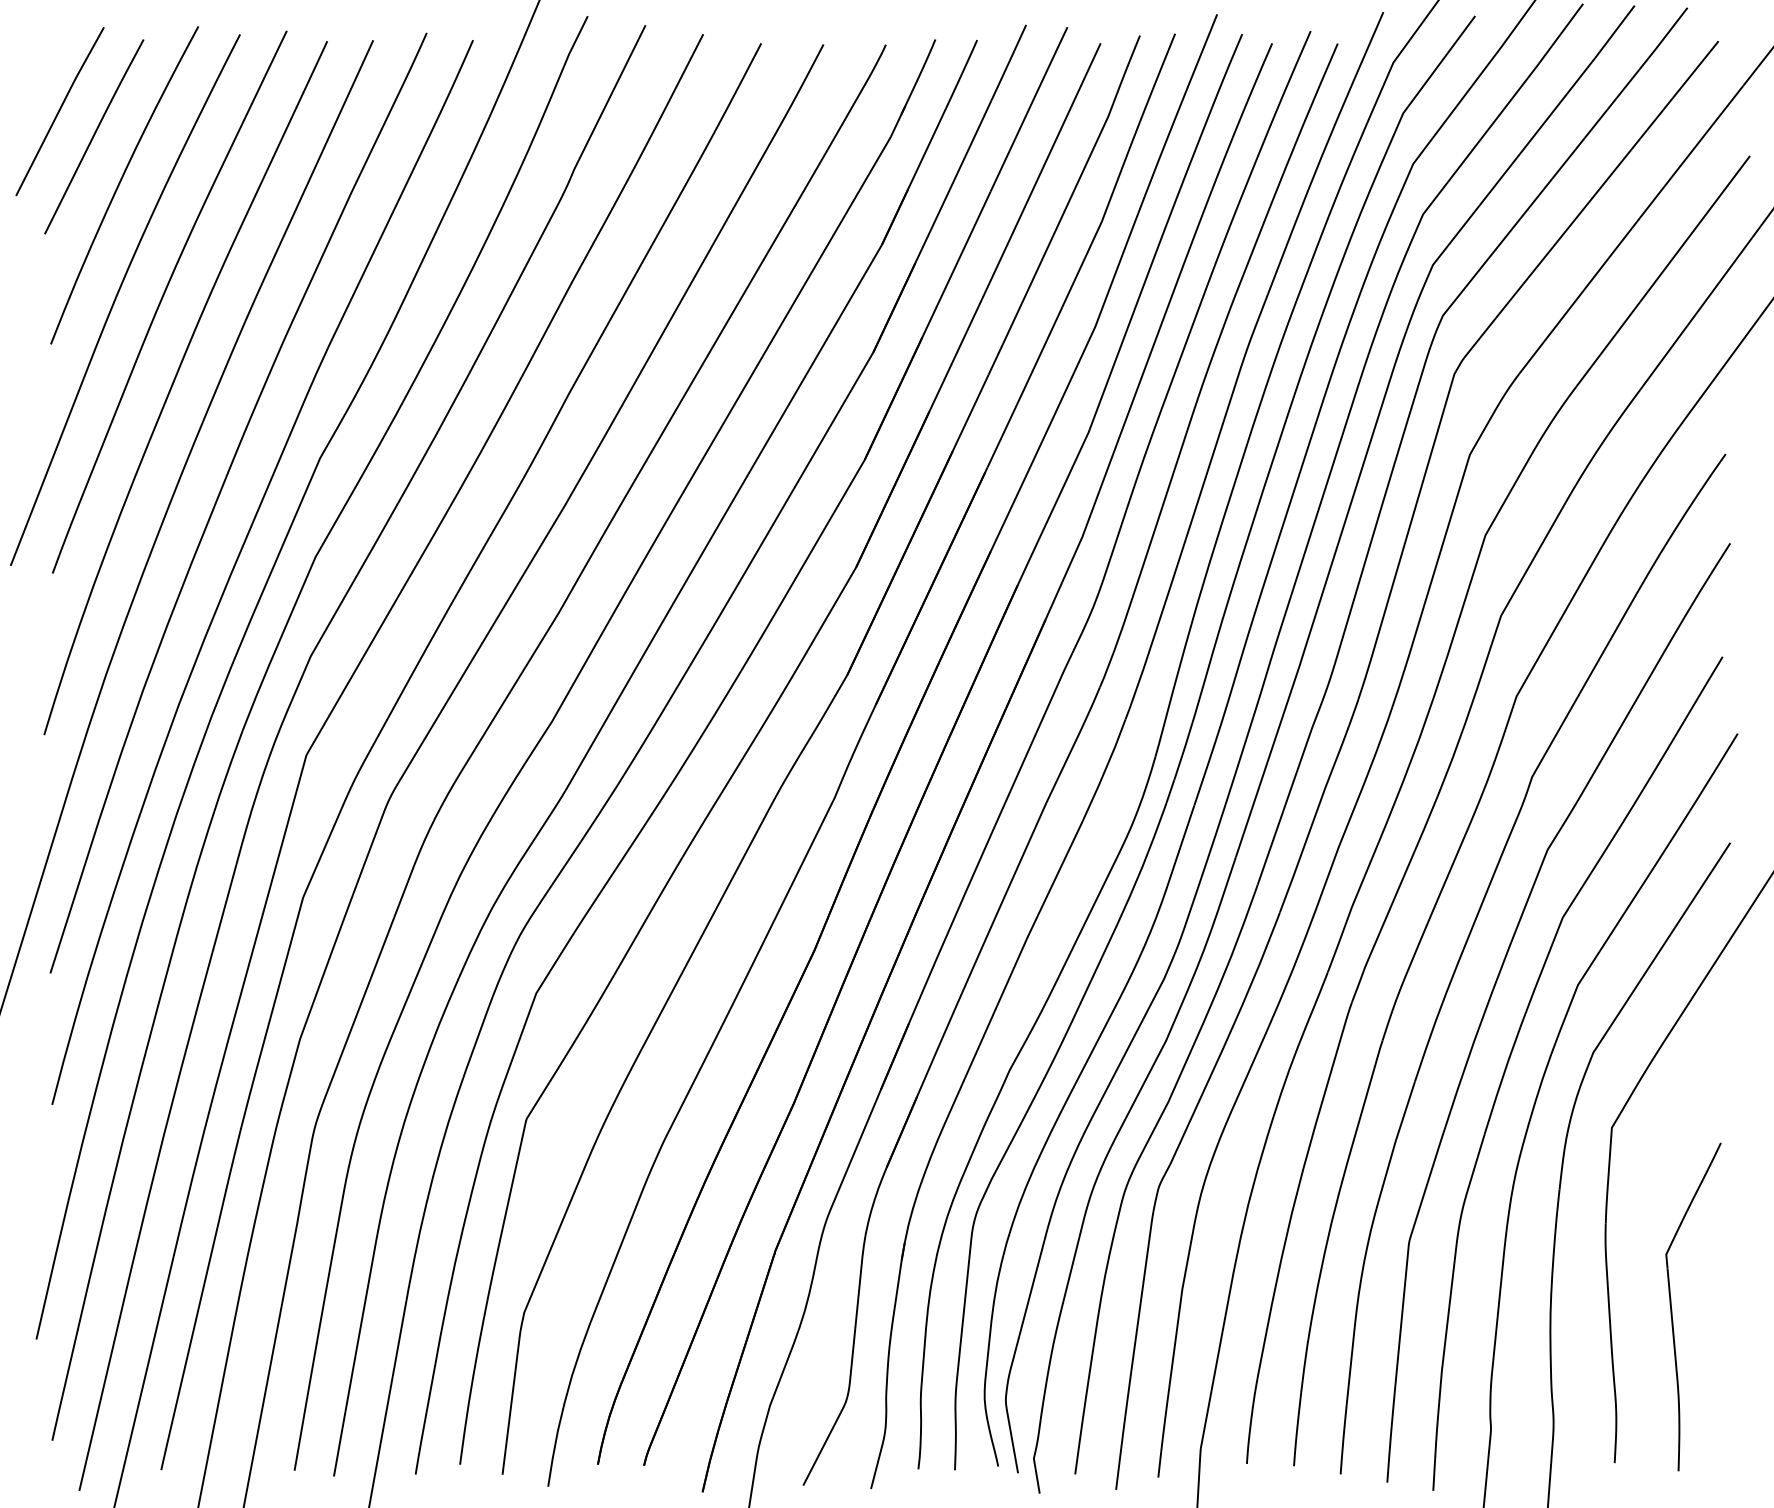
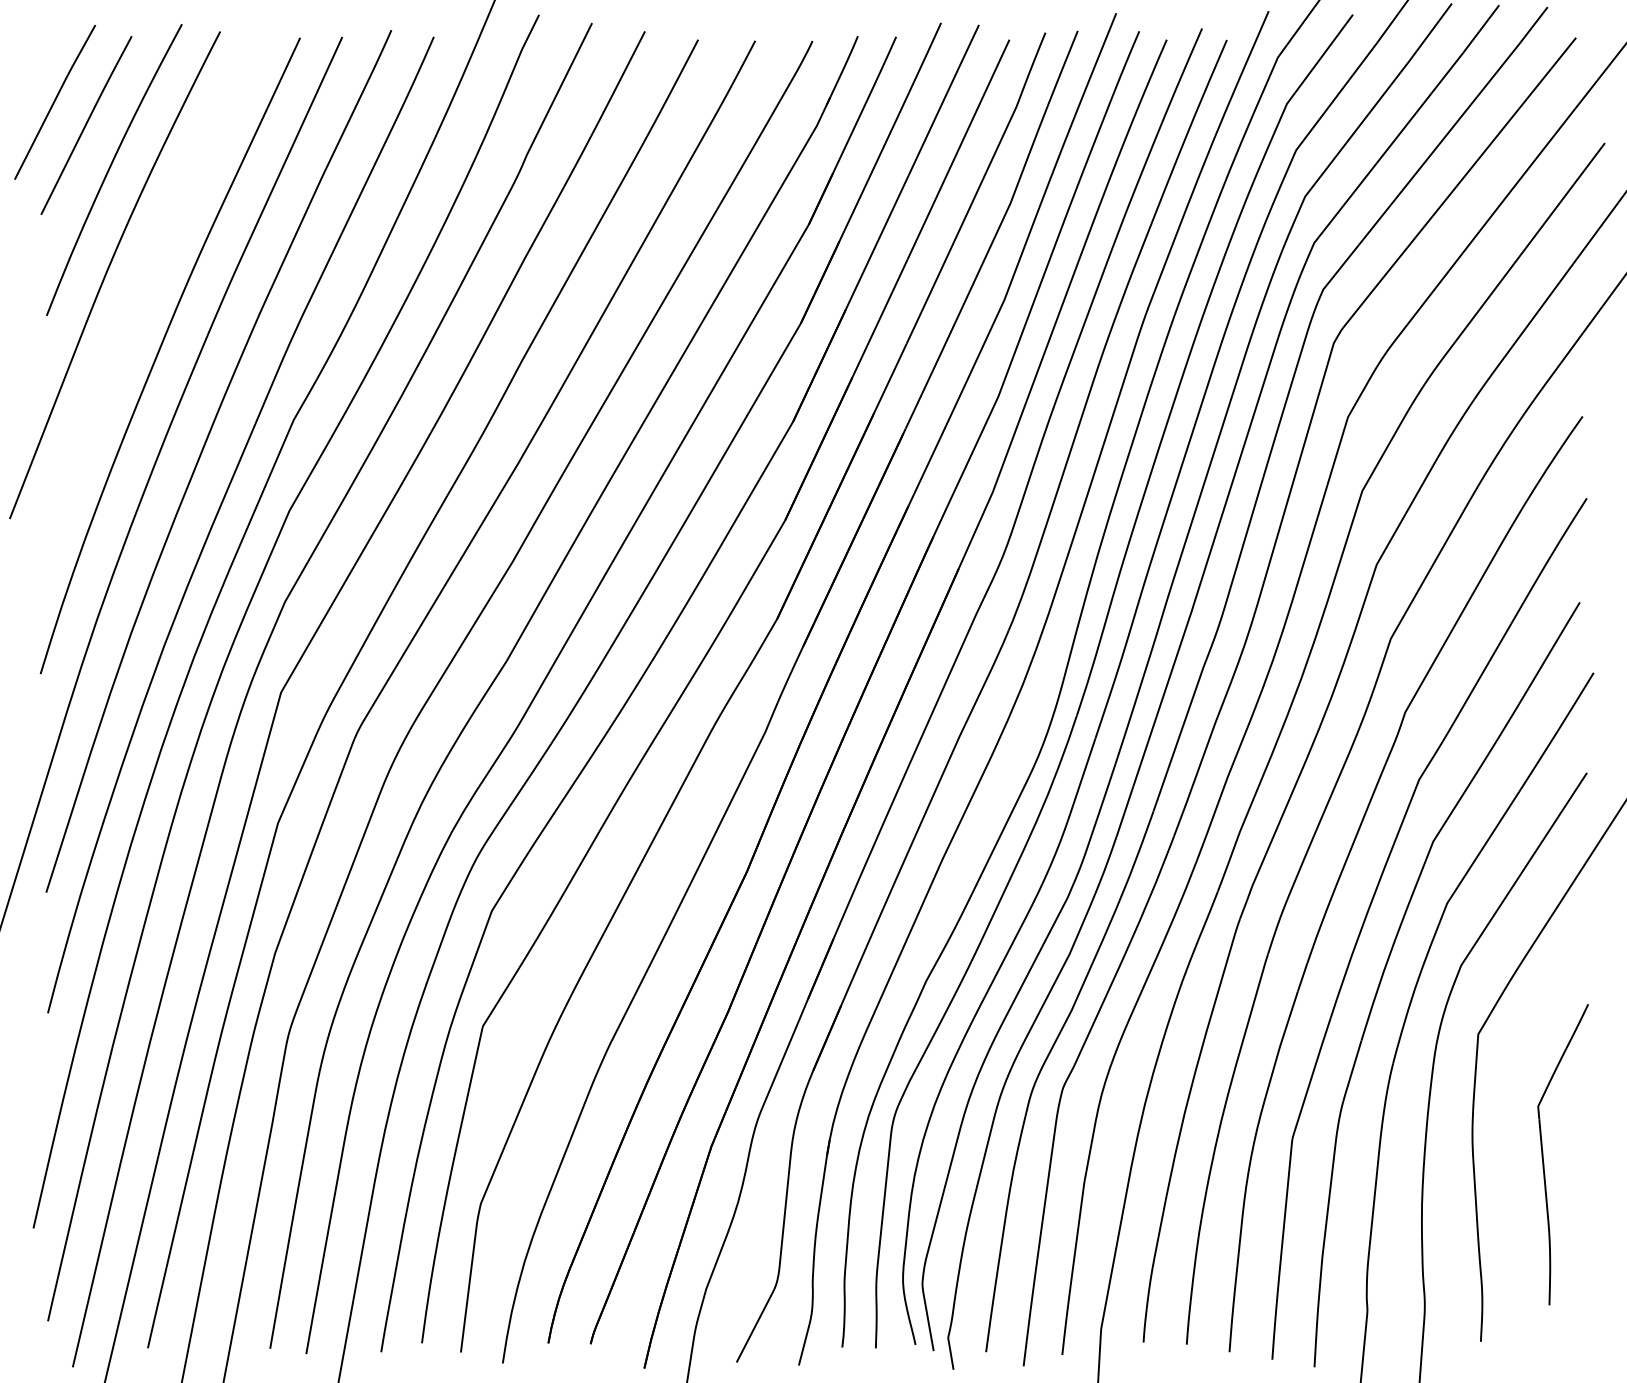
curve: (162, 299) -> (149, 274), removed
part: (1672, 1306) -> (1543, 1154), moved

